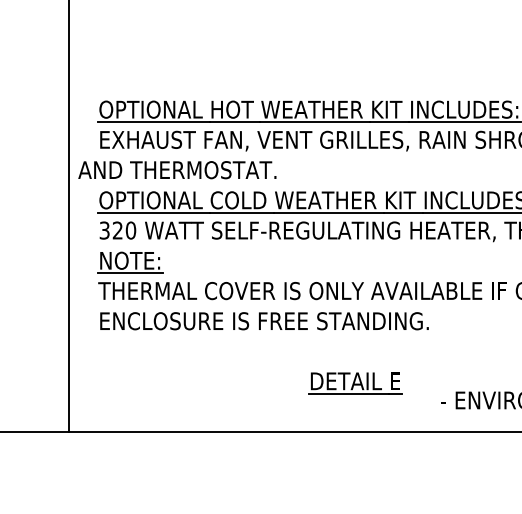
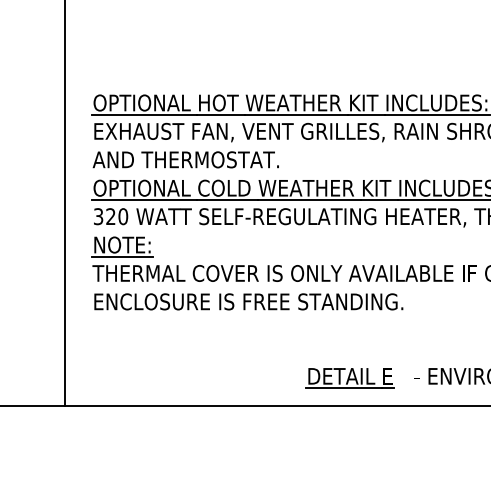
text: (176, 169) -> (185, 159), moved
part: (354, 383) -> (349, 378), moved

